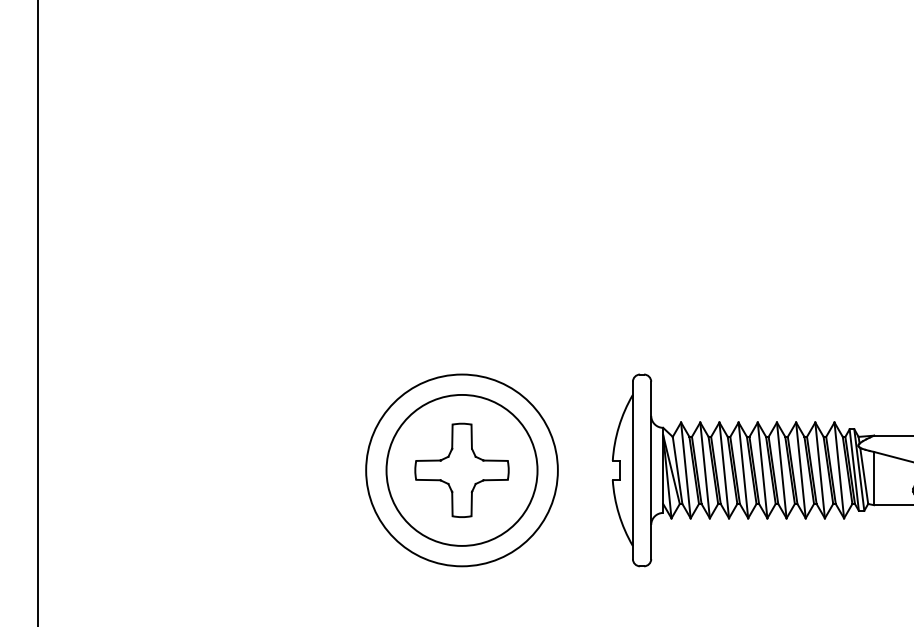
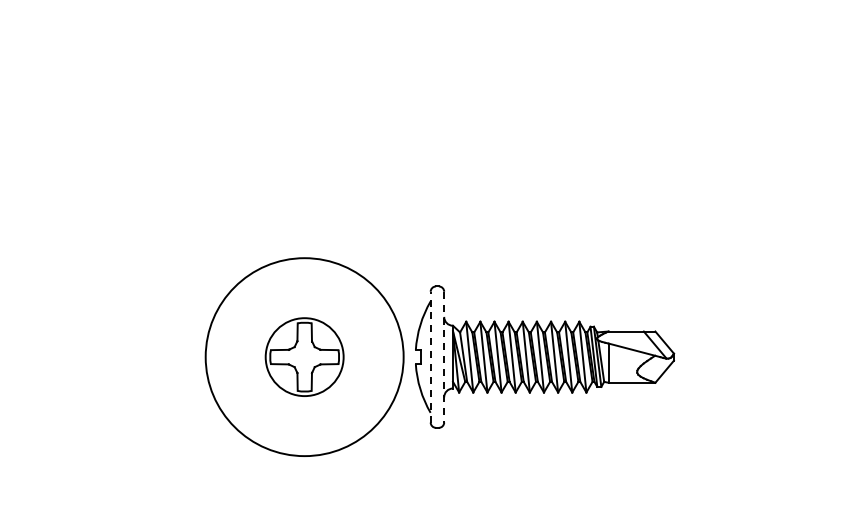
circle: (461, 469) -> (304, 356), size x0.7
circle: (461, 469) -> (304, 356), size x1.4
line: (632, 469) -> (430, 356), solid -> dashed
line: (651, 470) -> (444, 357), solid -> dashed

